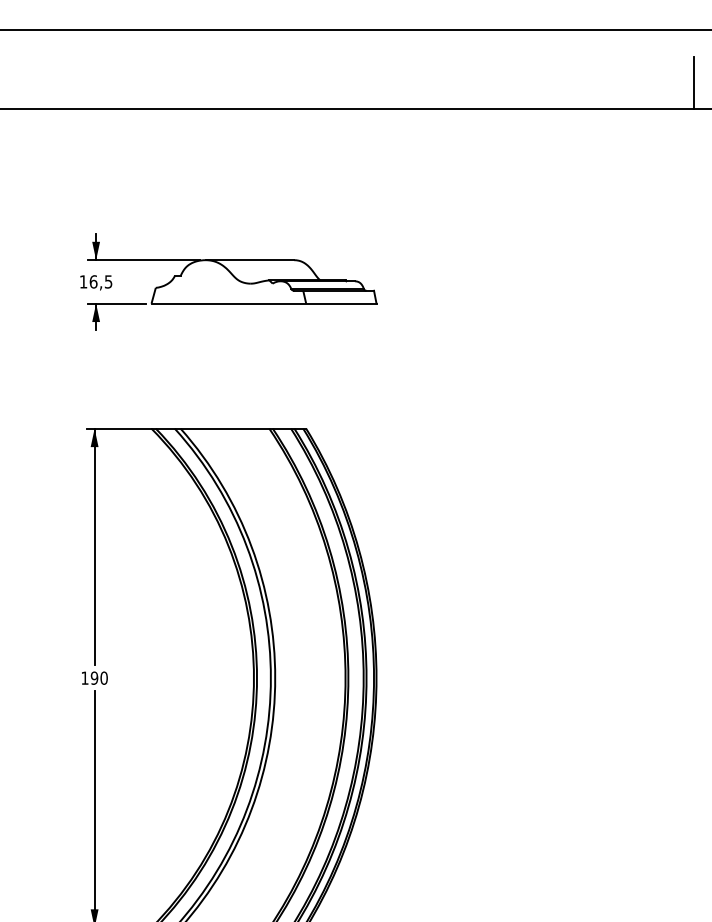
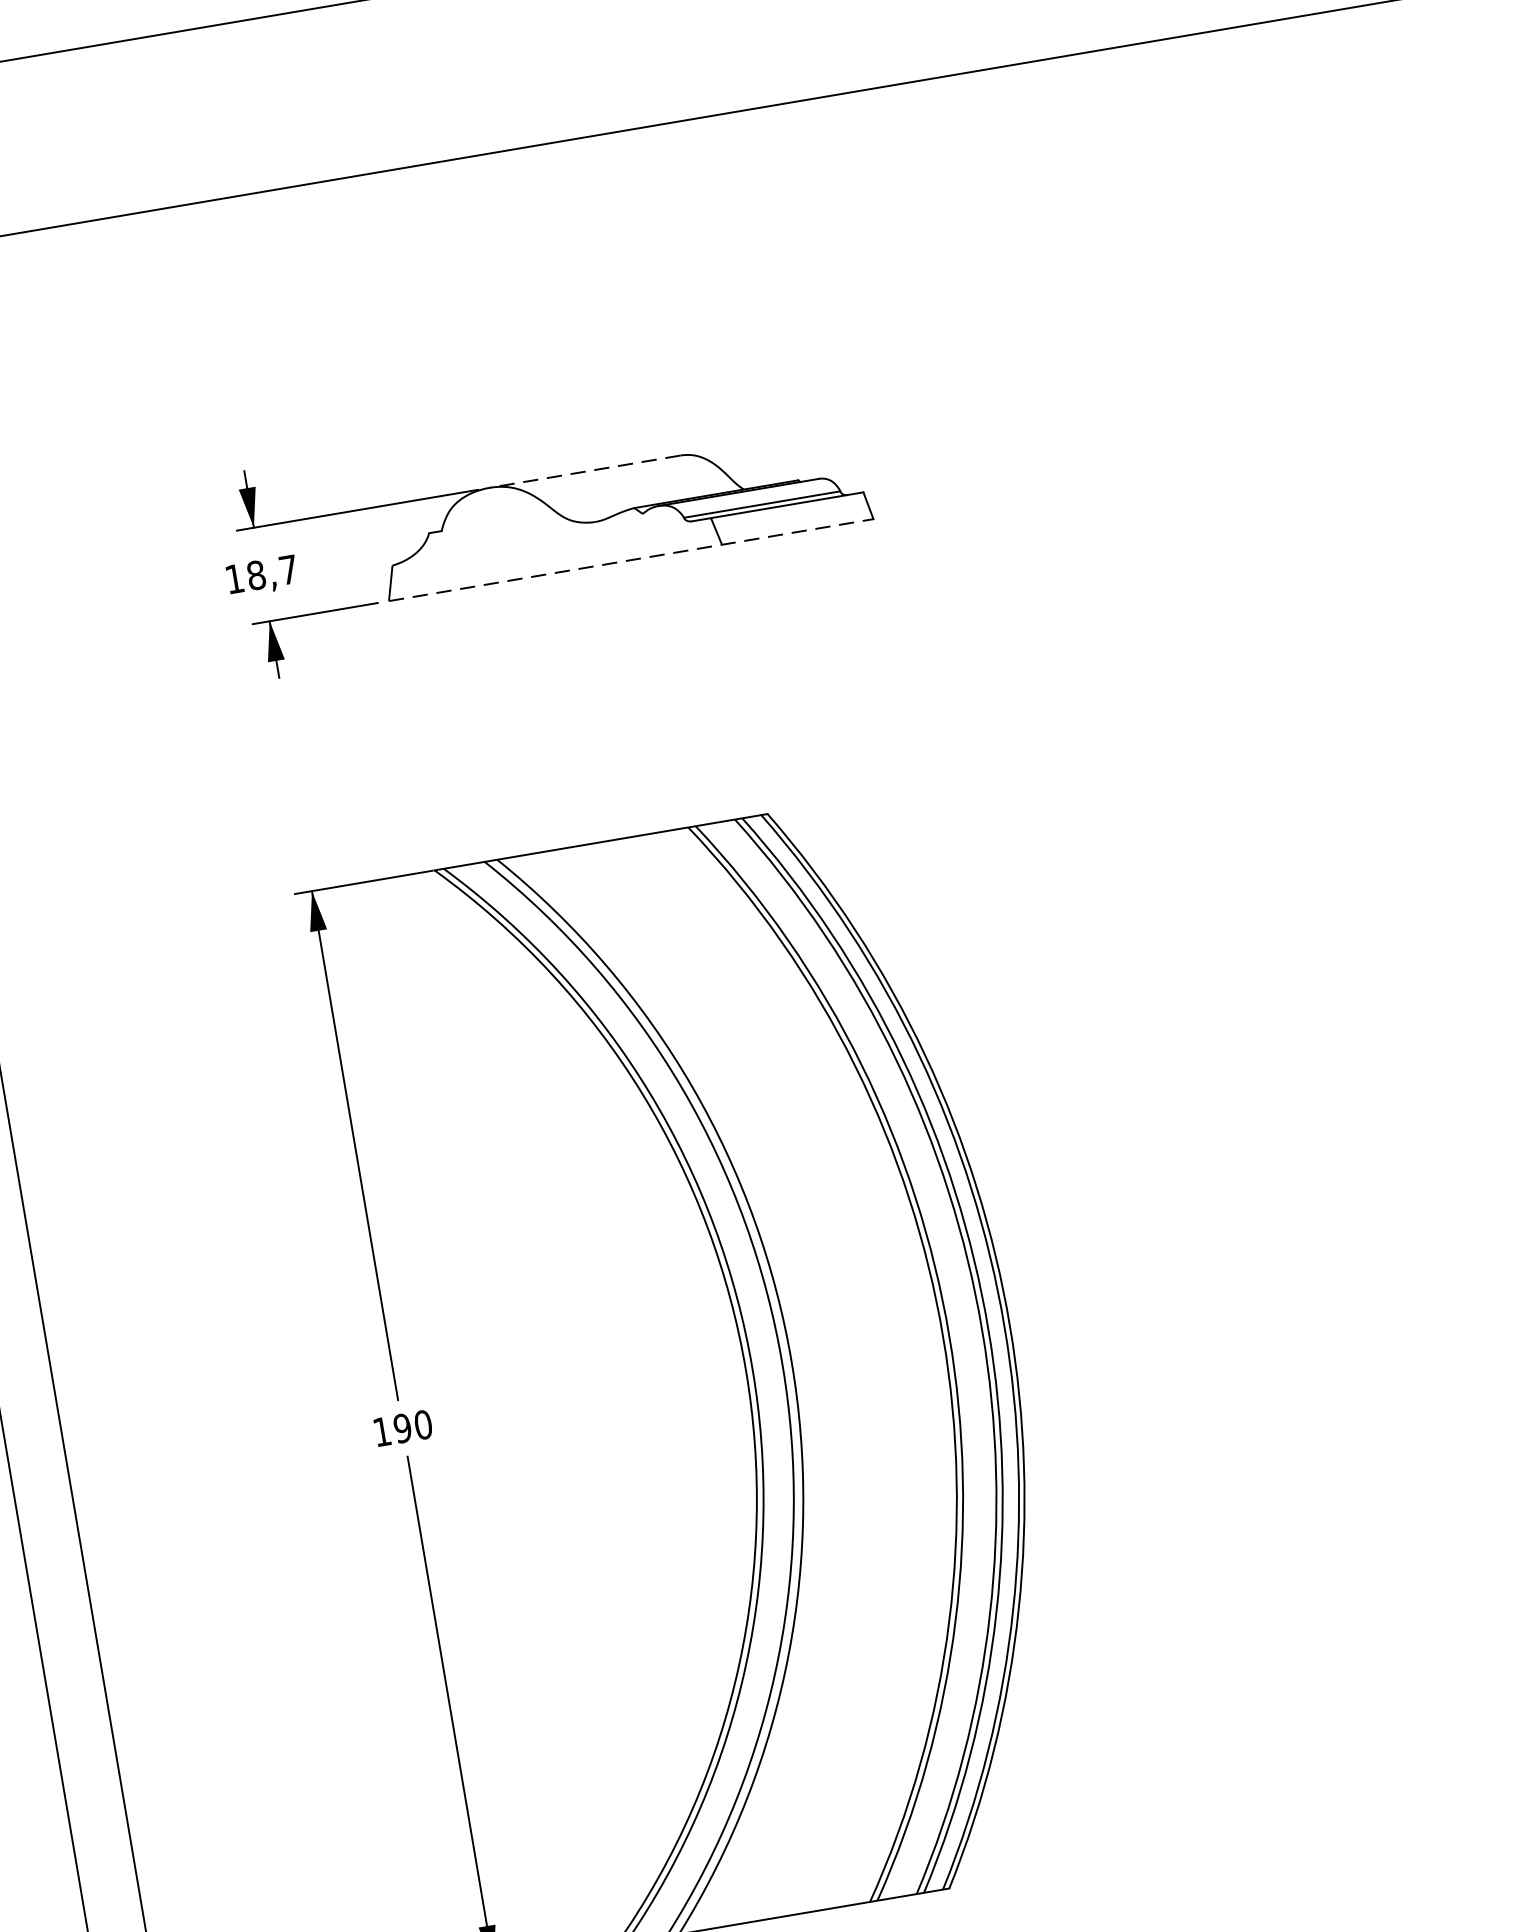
line: (249, 260) -> (584, 472), solid -> dashed
text: (100, 281) -> (271, 571), 16,5 -> 18,7
line: (264, 303) -> (632, 559), solid -> dashed

